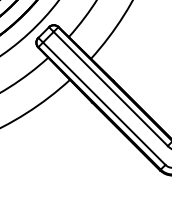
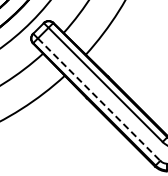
line: (104, 103) -> (99, 99), solid -> dashed

